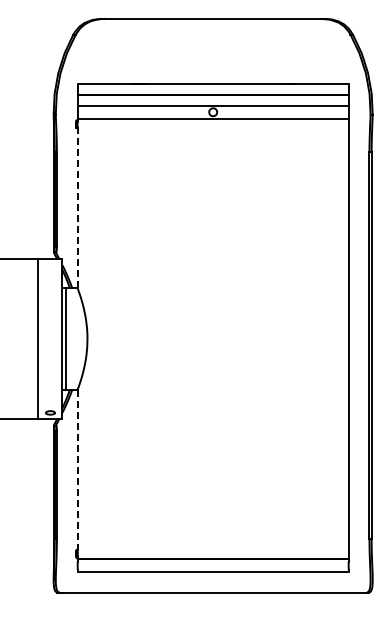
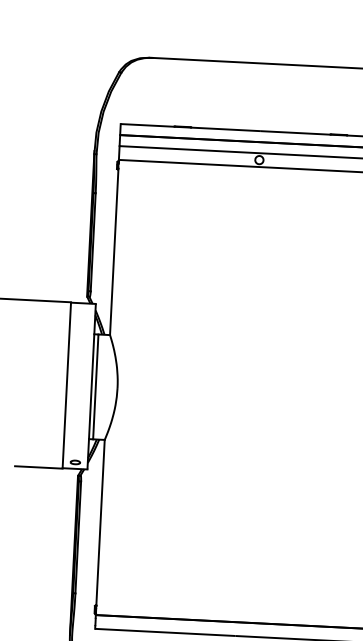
line: (77, 208) -> (114, 252), dashed -> solid
line: (77, 470) -> (100, 523), dashed -> solid

